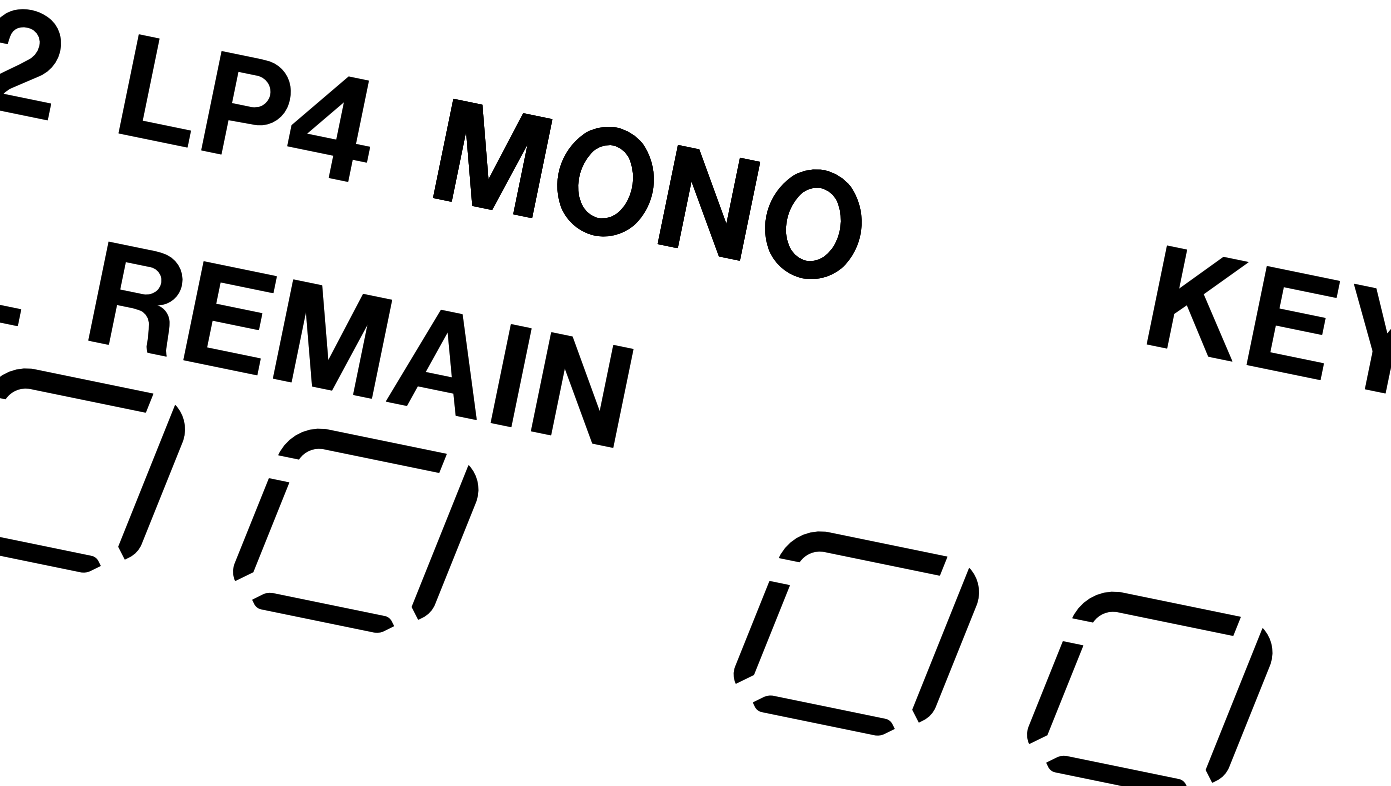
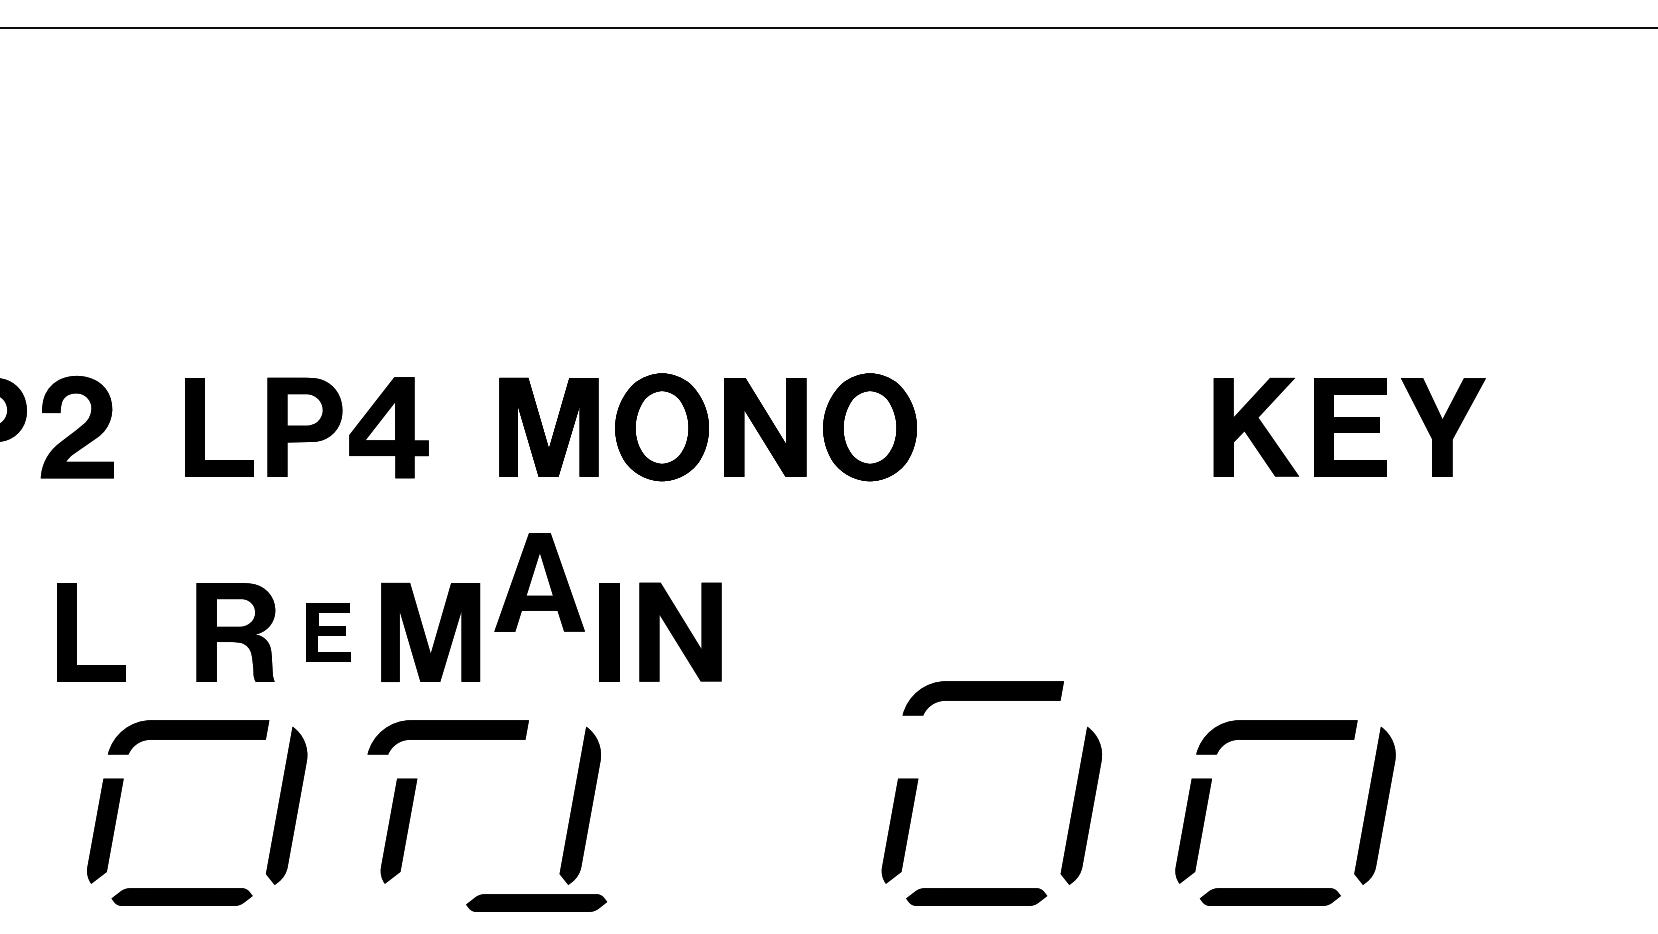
part: (230, 318) -> (328, 632), size x0.6
part: (441, 361) -> (539, 582), moved
part: (361, 454) -> (447, 737), moved
part: (862, 557) -> (982, 698), moved
part: (323, 612) -> (536, 902), moved

